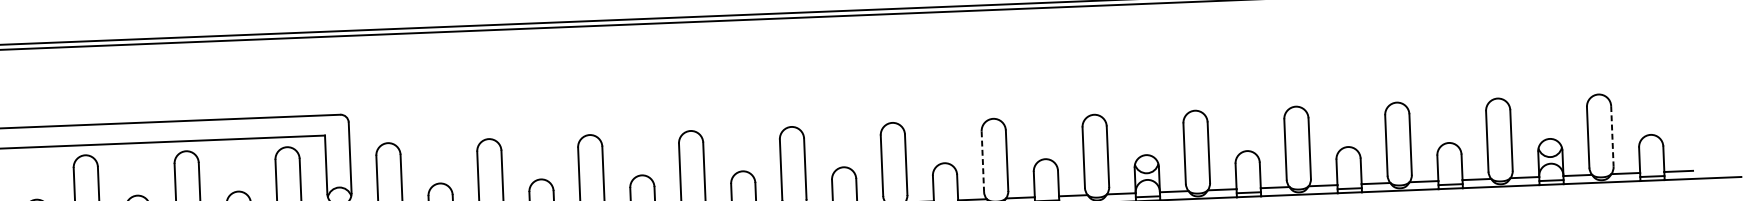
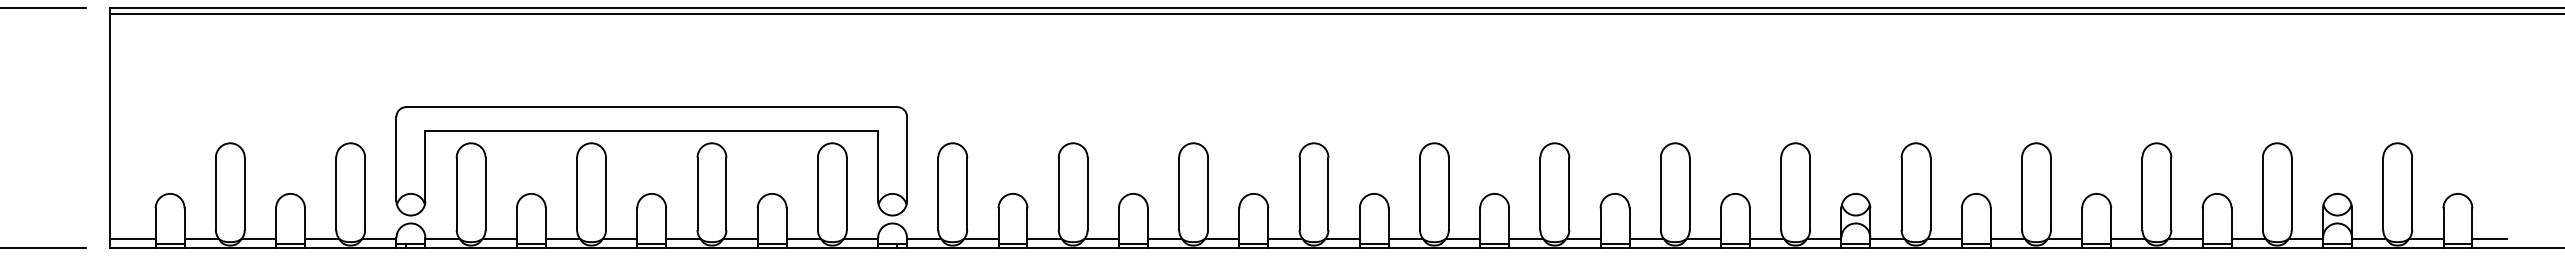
line: (1612, 136) -> (2412, 194), dashed -> solid
line: (982, 162) -> (1660, 194), dashed -> solid

